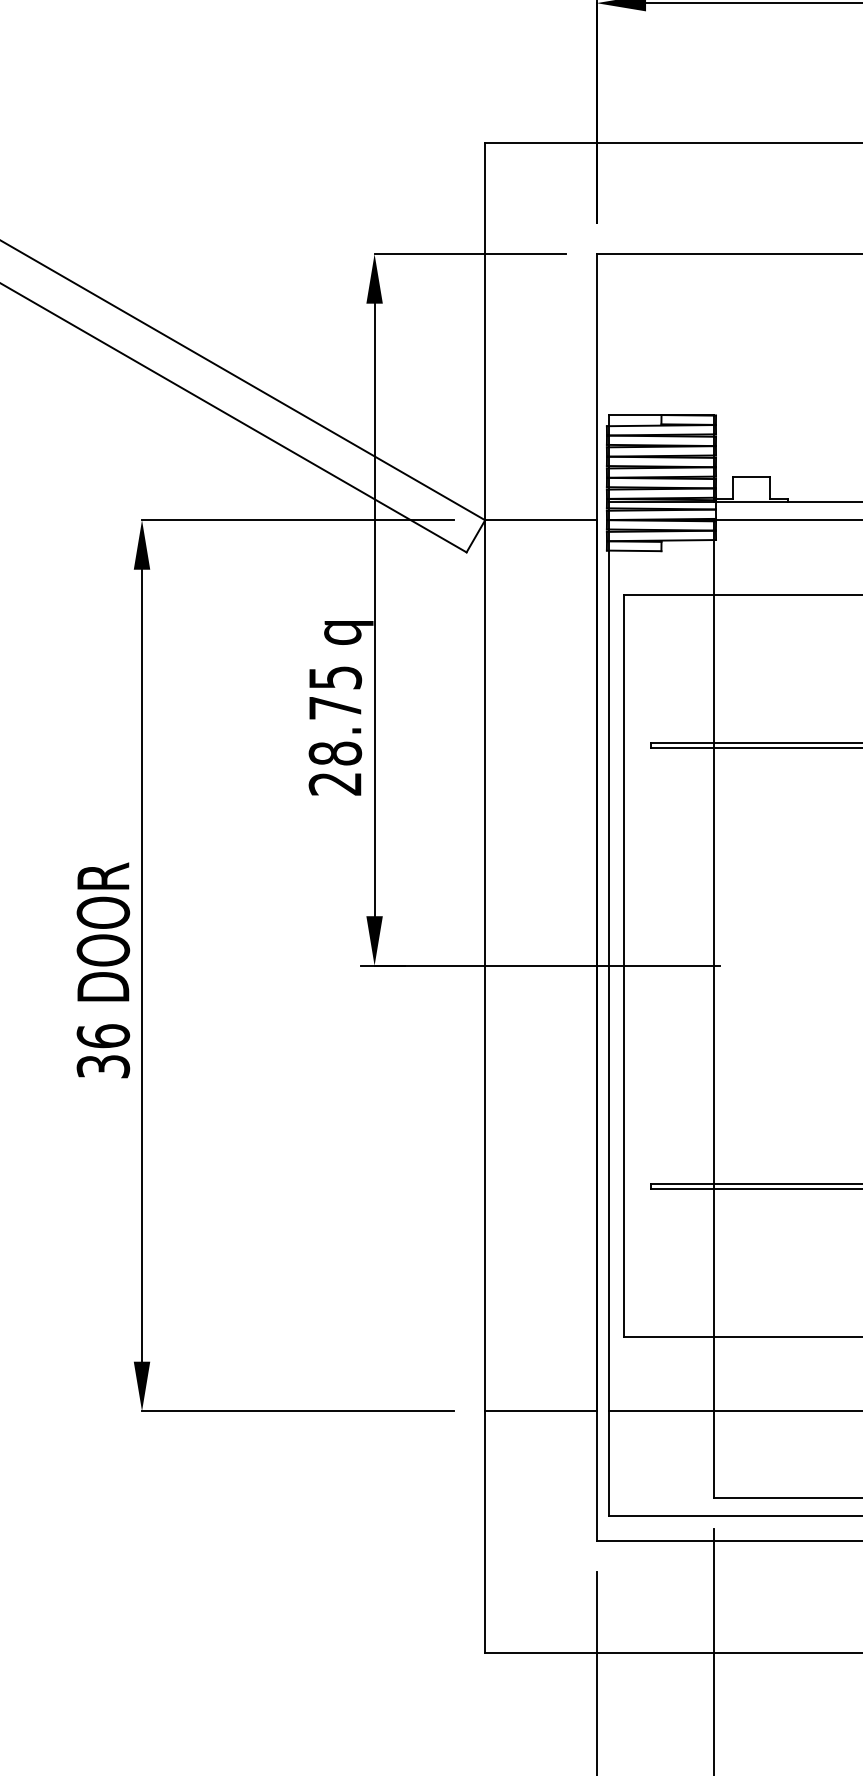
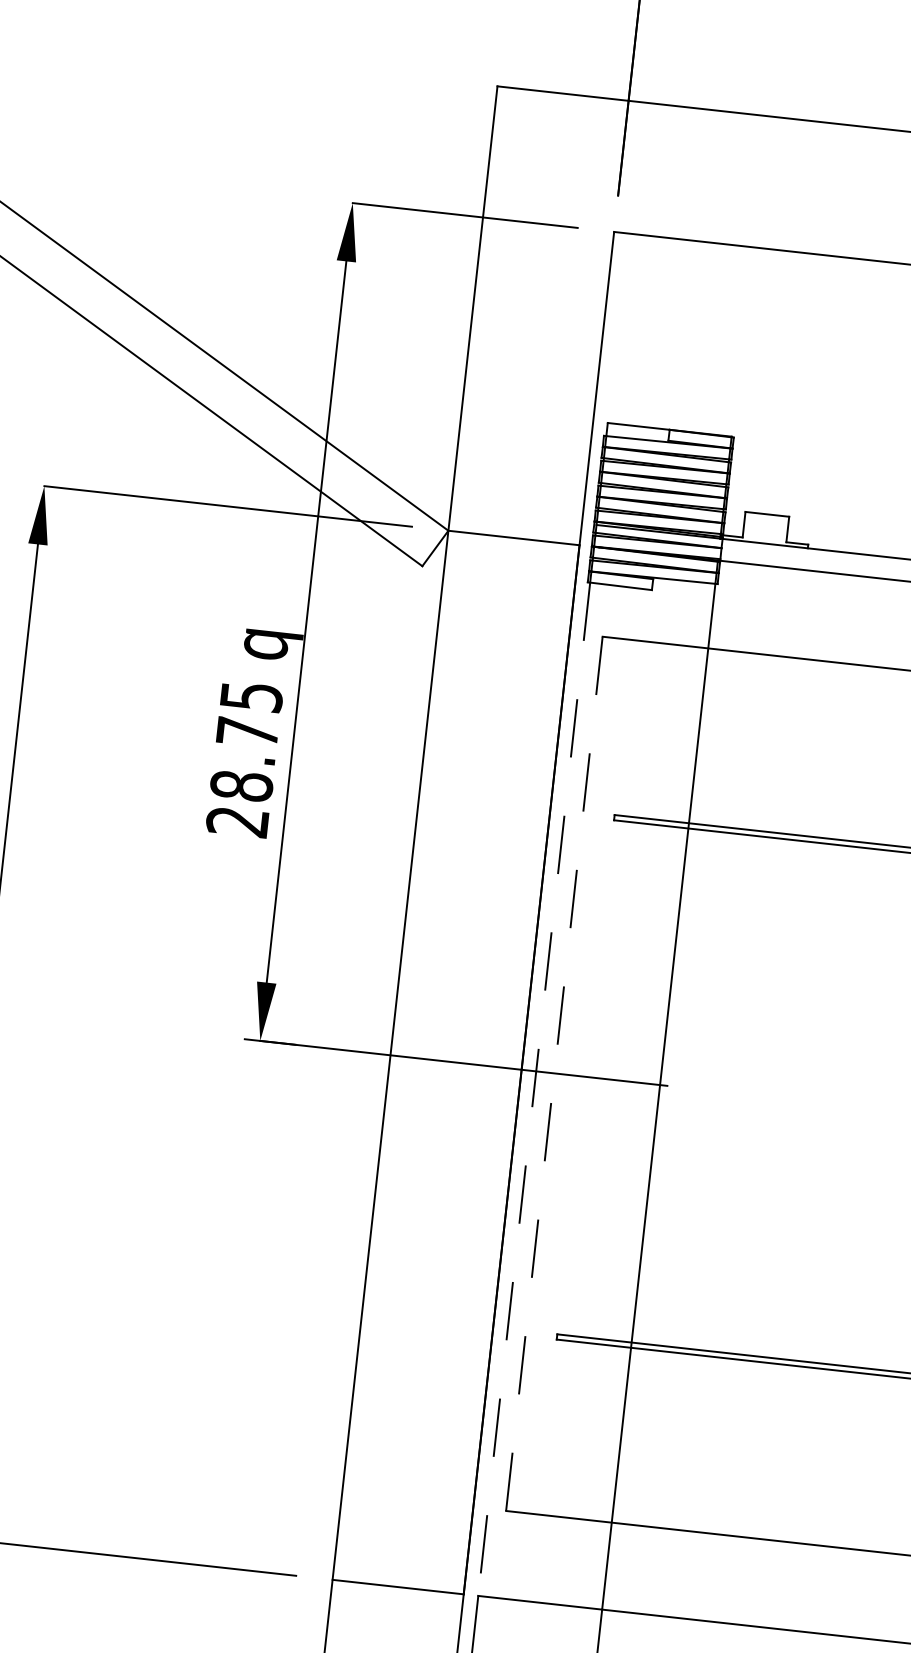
line: (624, 966) -> (554, 1074), solid -> dashed
line: (608, 981) -> (533, 1089), solid -> dashed

